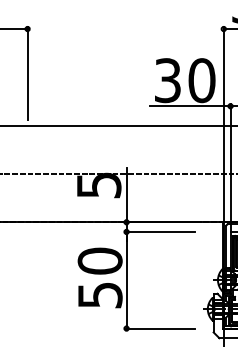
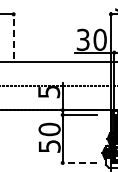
line: (27, 71) -> (13, 35), solid -> dashed
line: (158, 327) -> (78, 162), solid -> dashed

